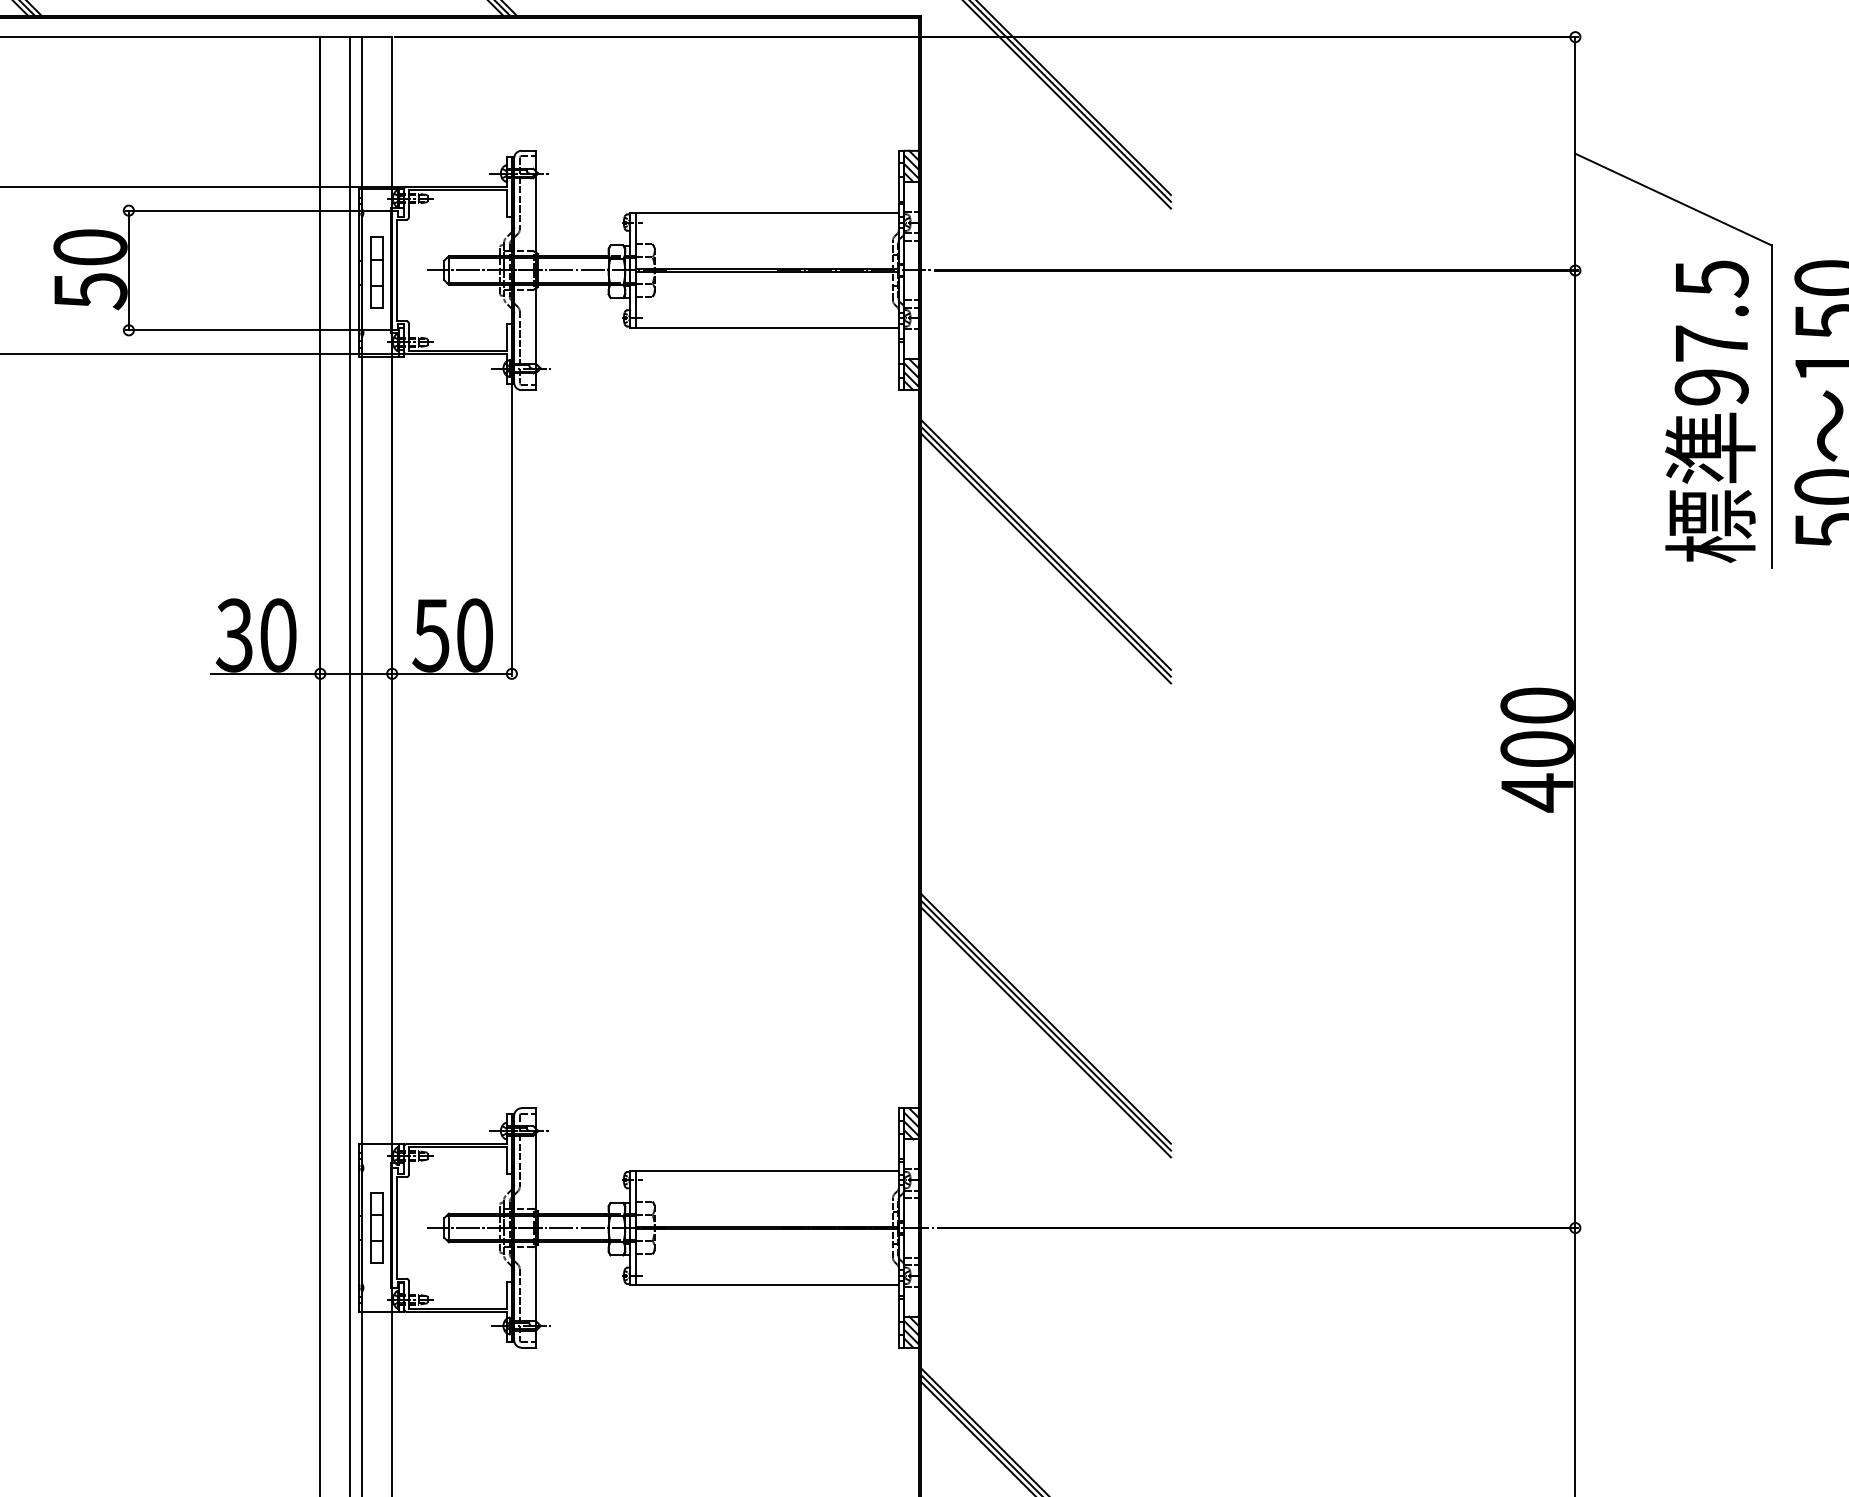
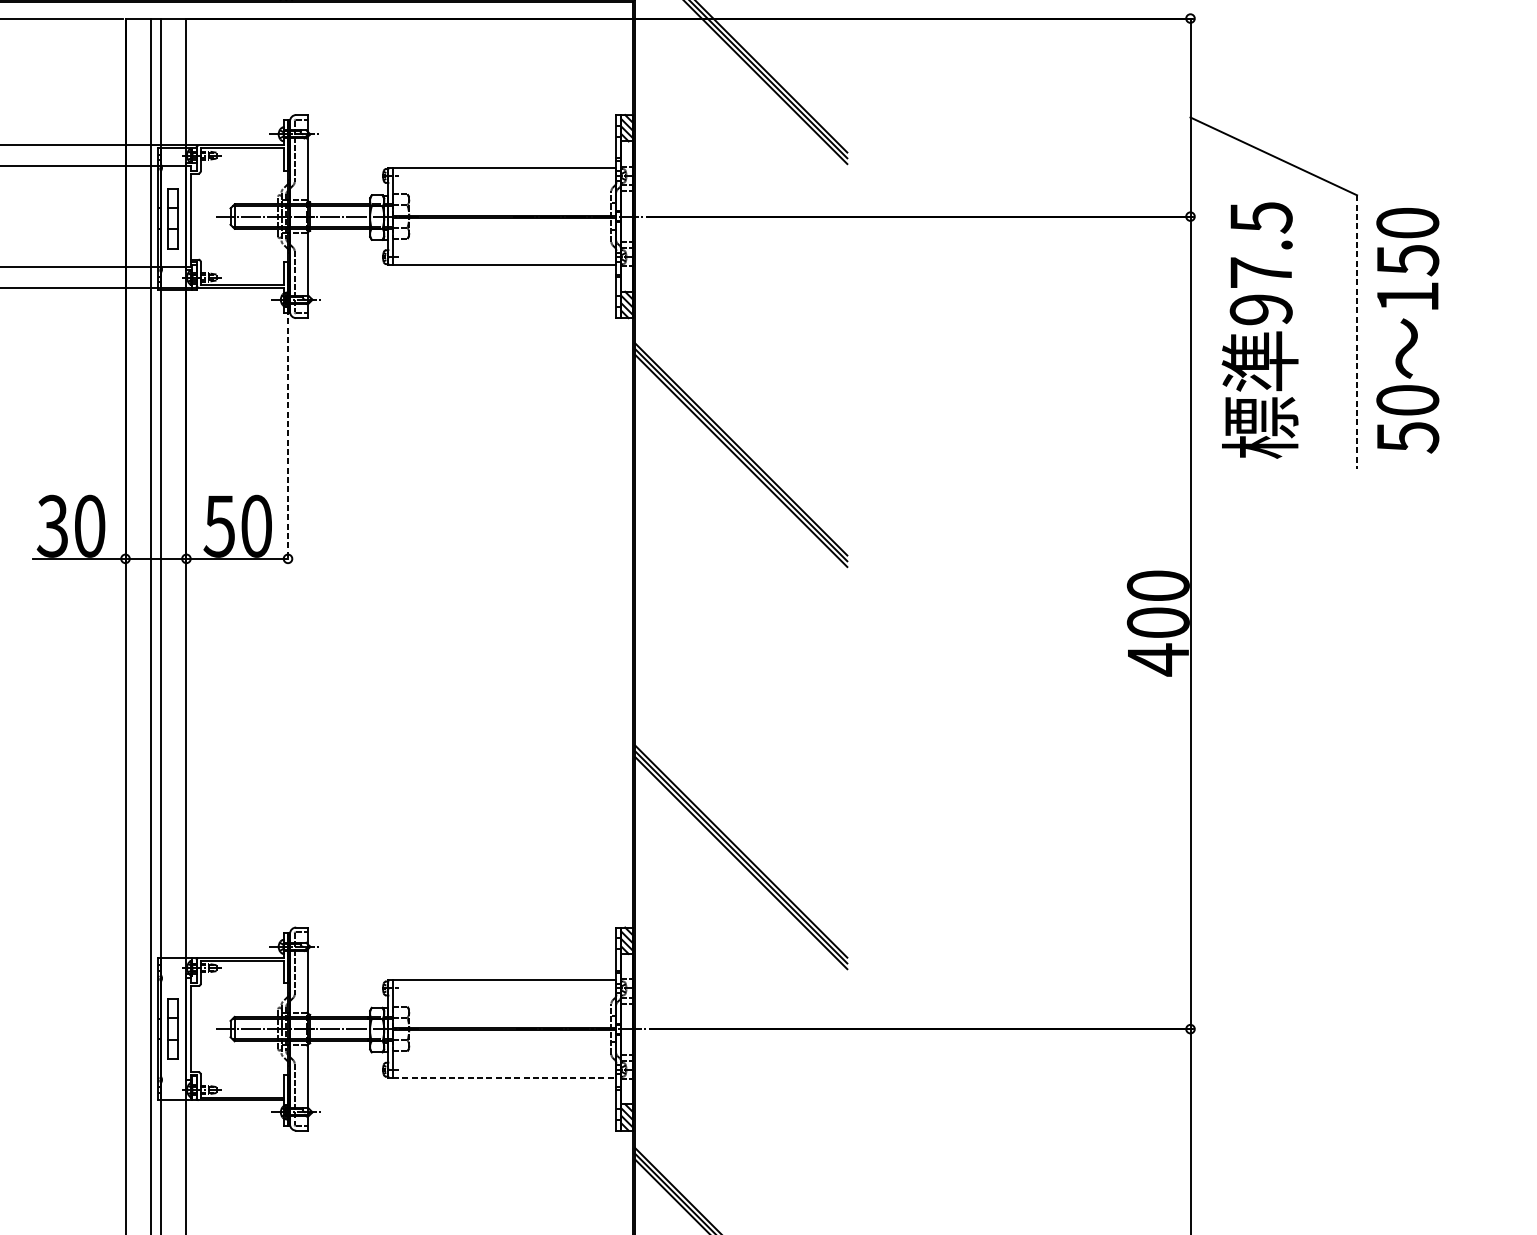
line: (1771, 407) -> (1356, 332), solid -> dashed
text: (1710, 411) -> (1260, 330), moved
line: (511, 528) -> (287, 435), solid -> dashed
line: (767, 1285) -> (504, 1077), solid -> dashed

